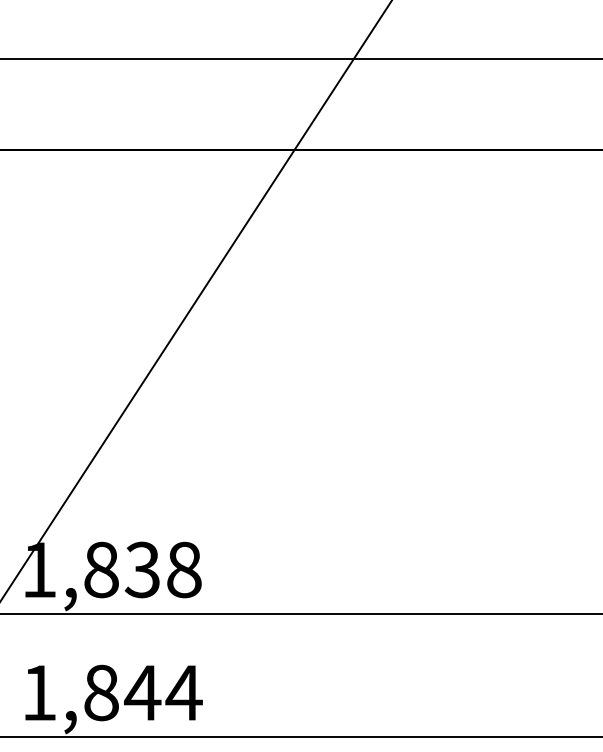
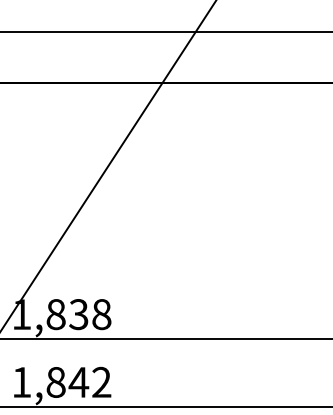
text: (183, 691) -> (101, 381), 1,844 -> 1,842

